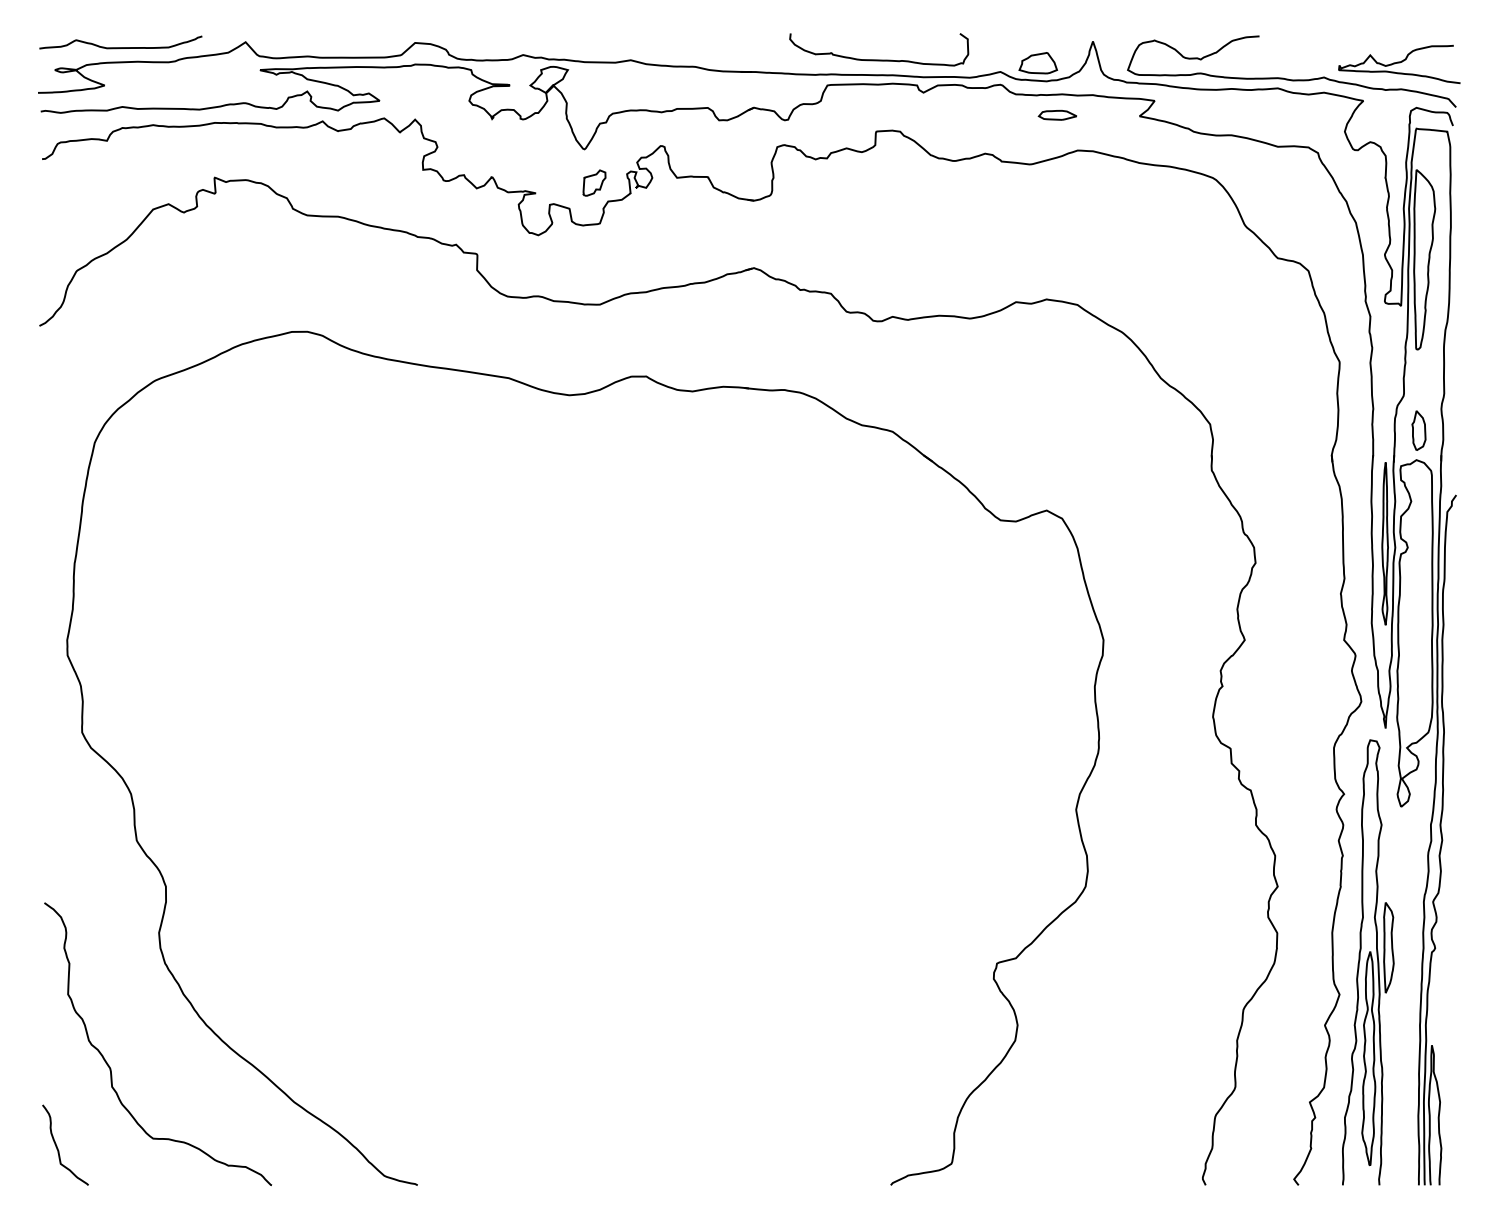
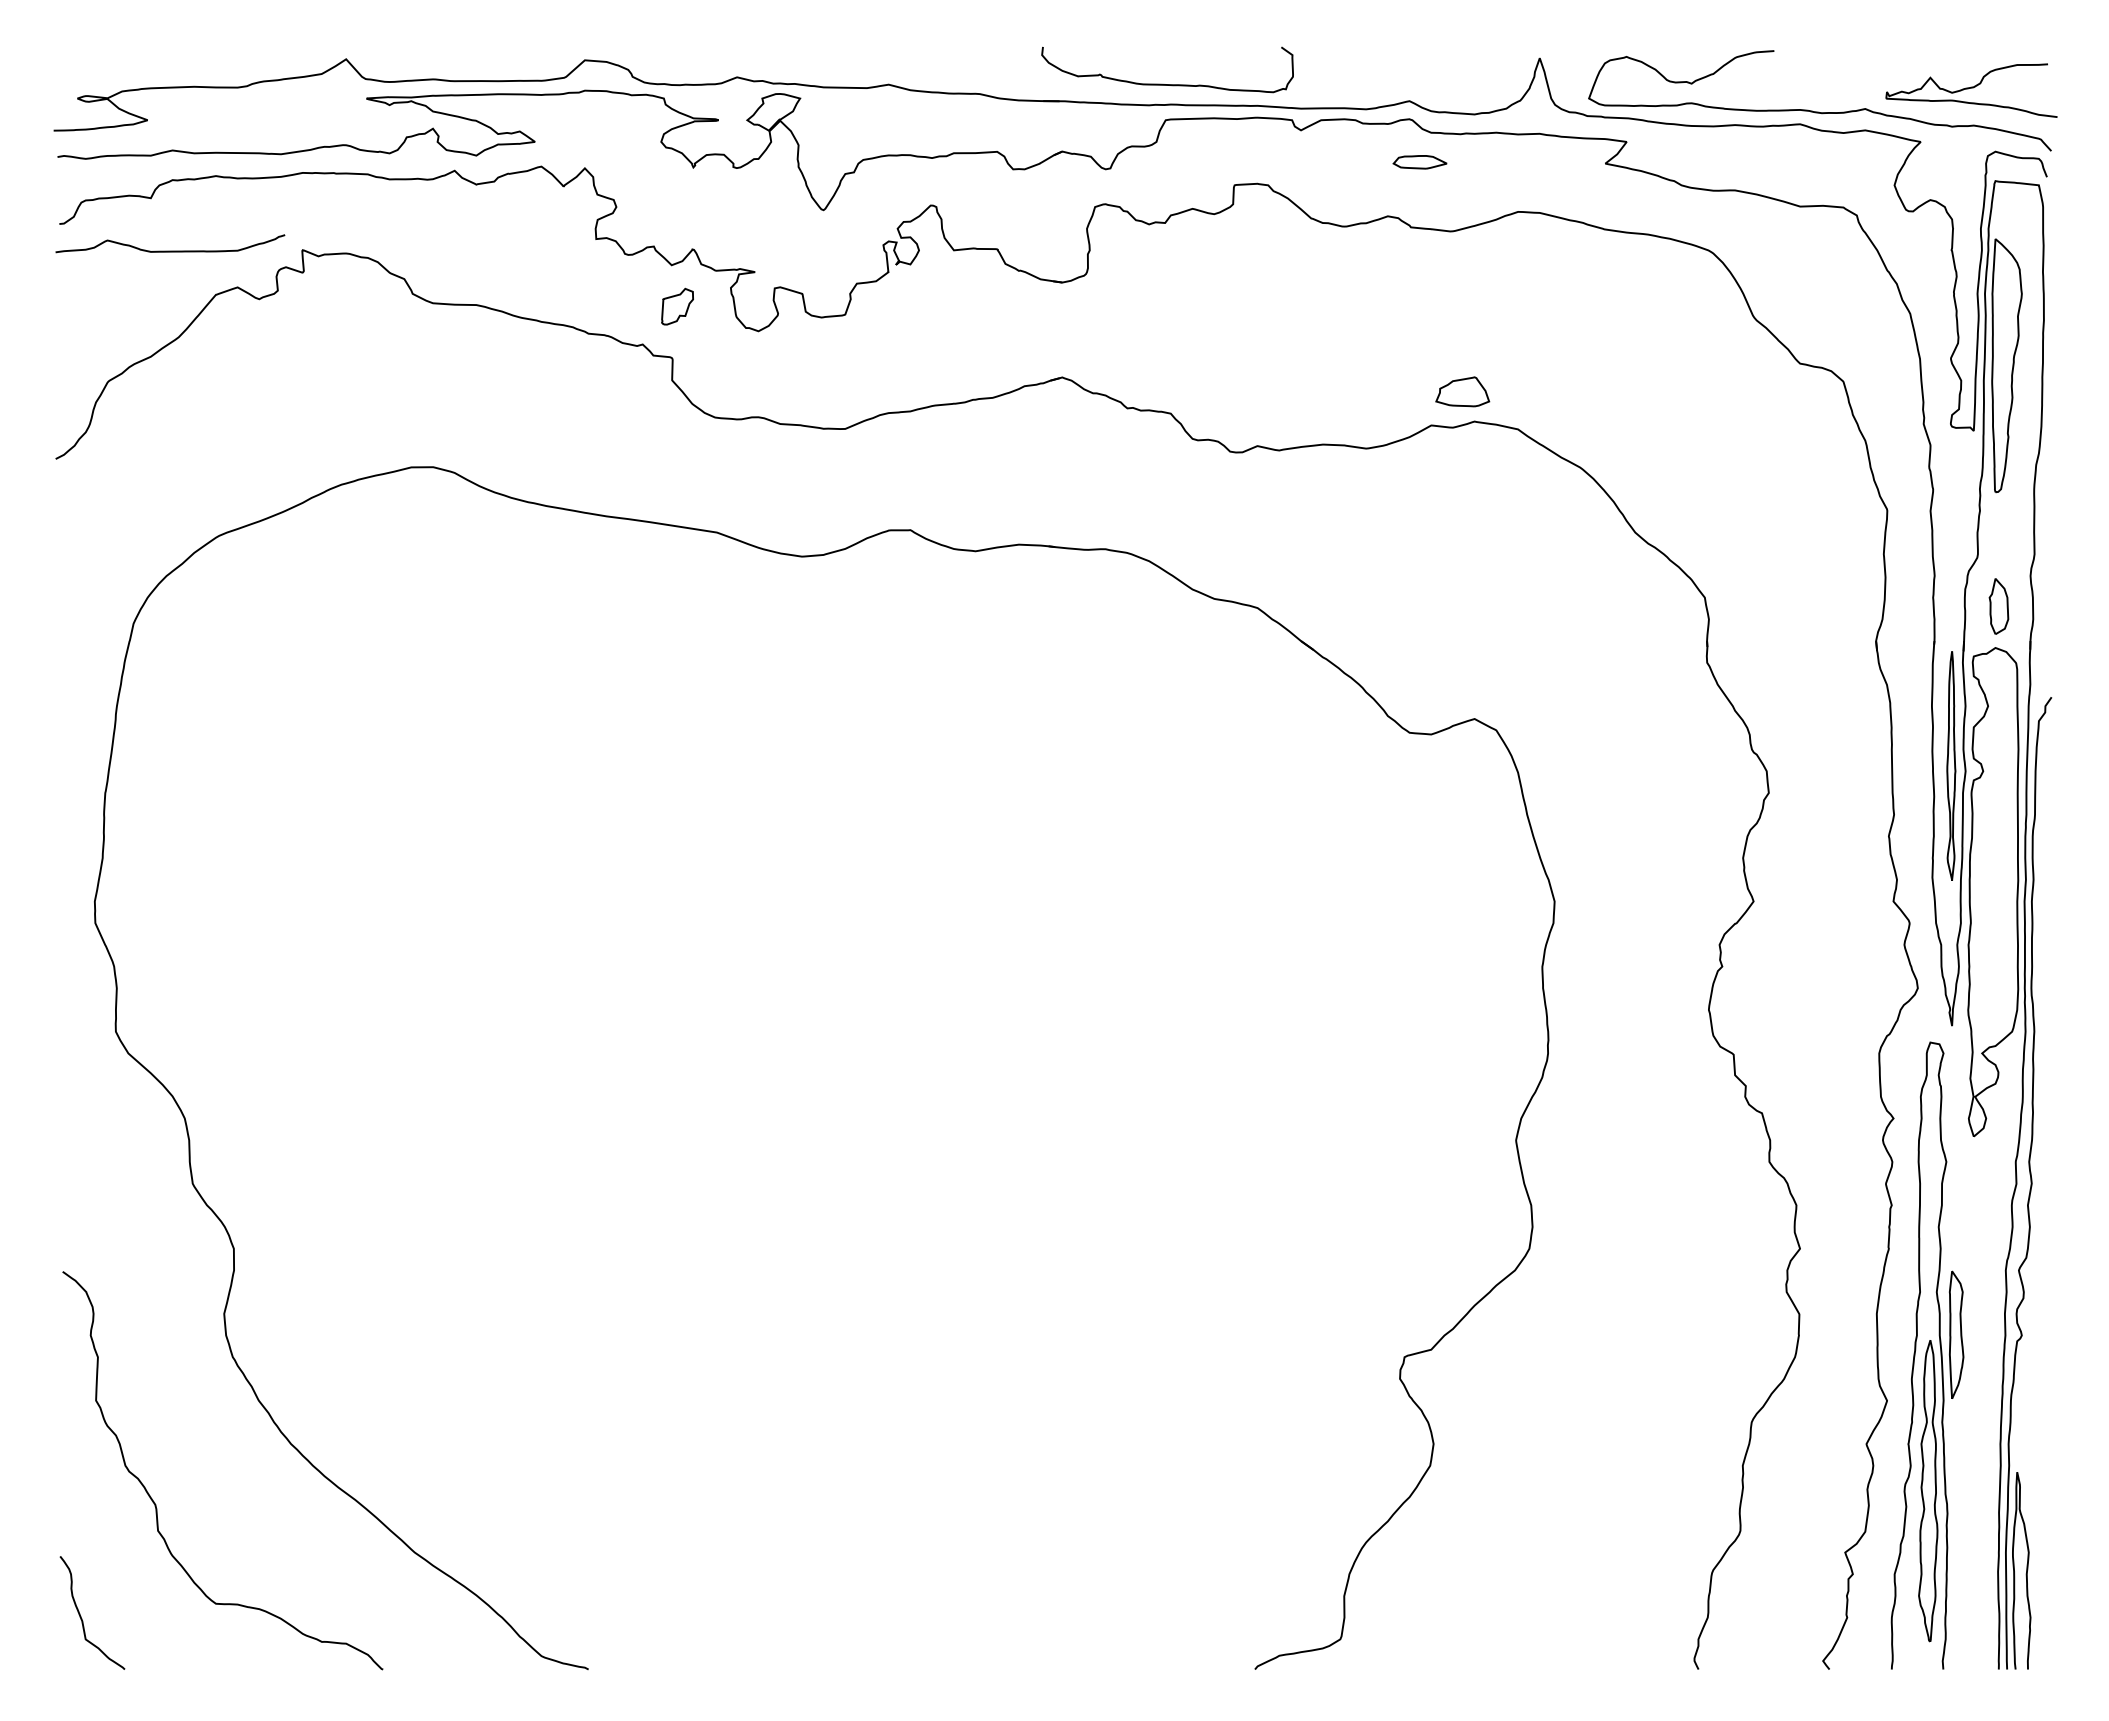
curve: (120, 47) -> (170, 250), moved
curve: (875, 59) -> (1162, 83), moved
part: (1038, 62) -> (1462, 391), moved
part: (1057, 115) -> (1419, 162), moved
part: (594, 182) -> (677, 306), moved

